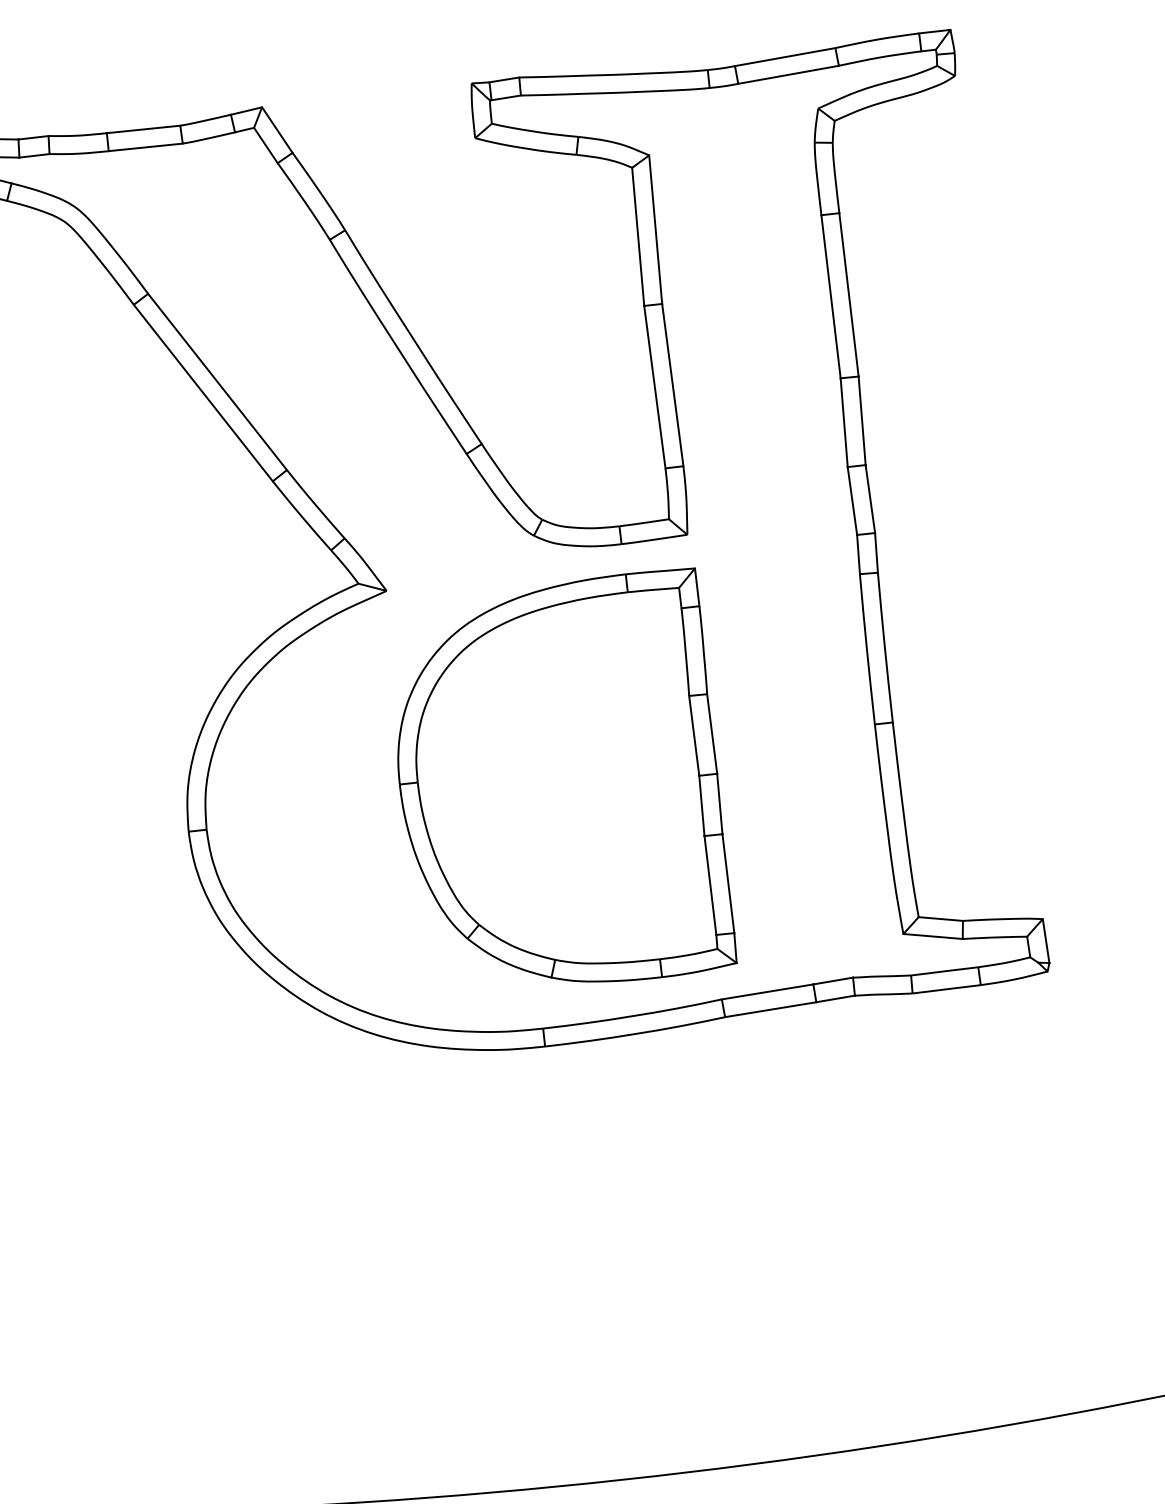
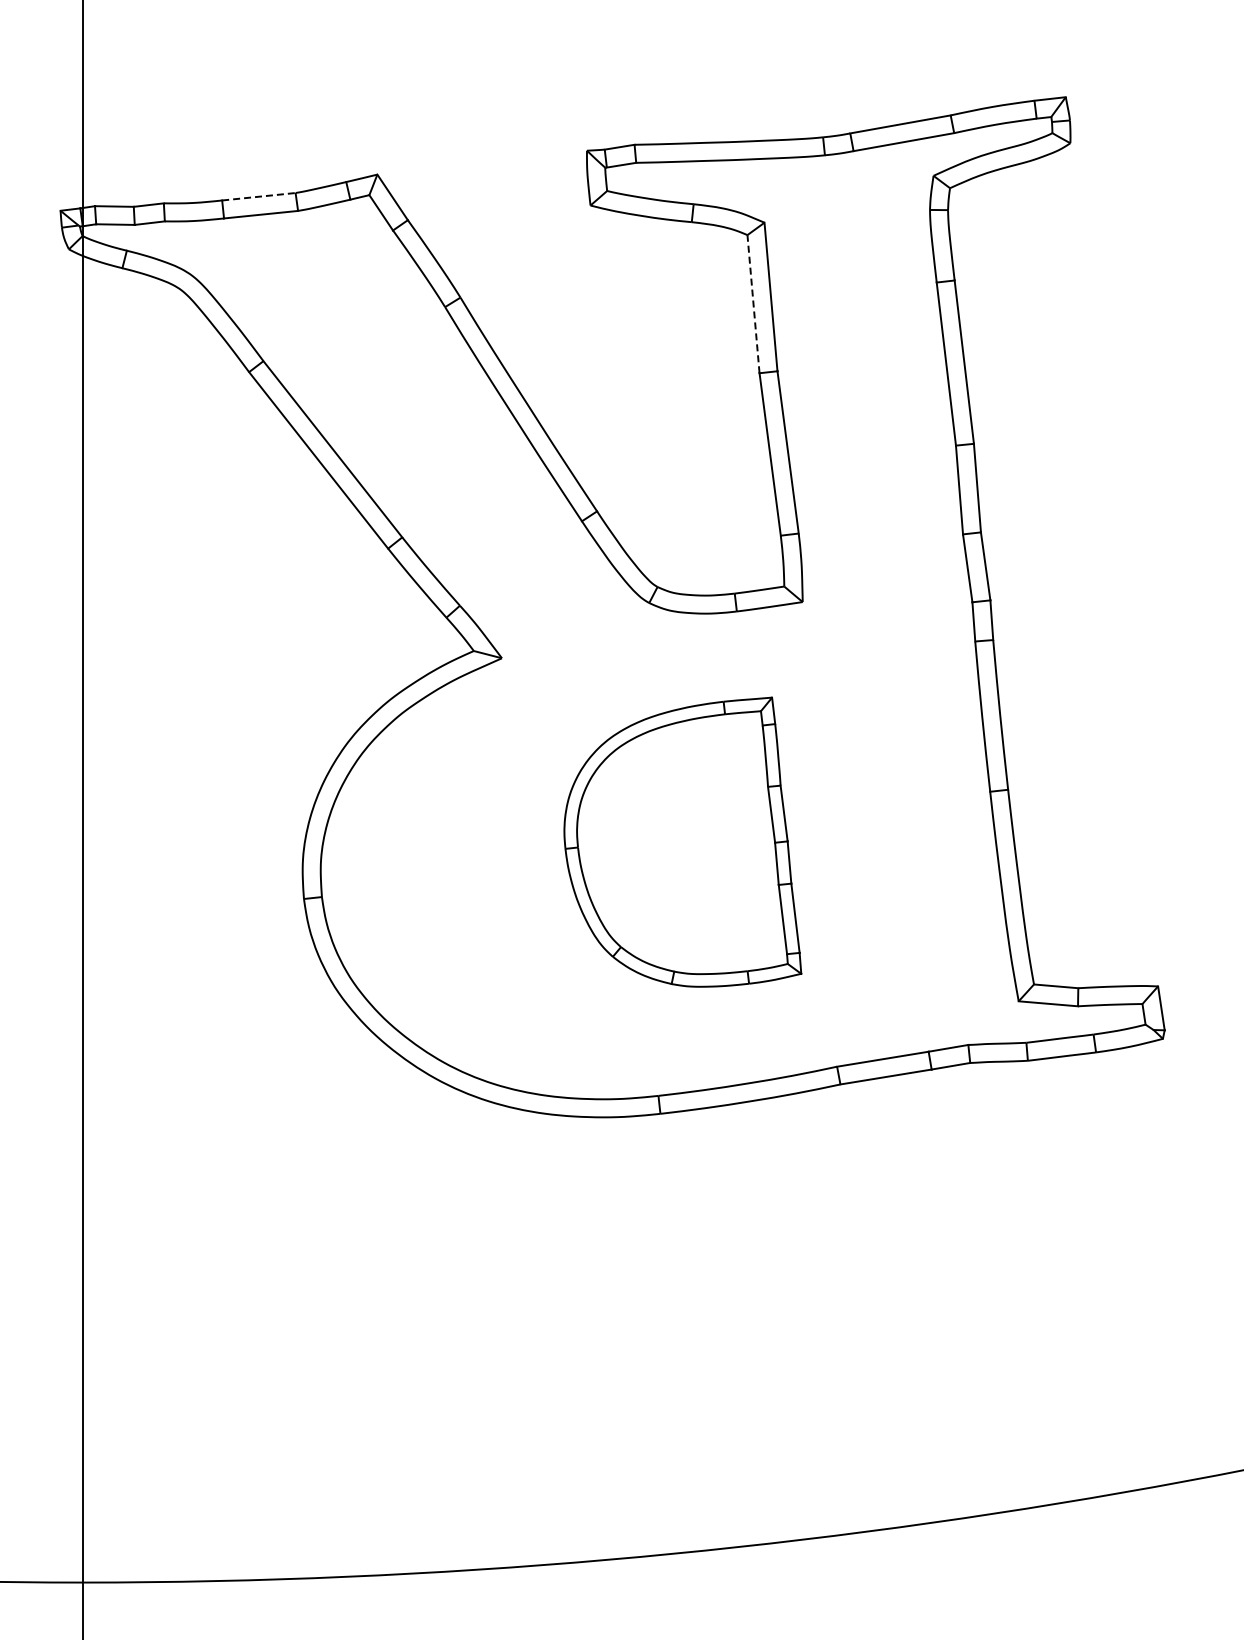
line: (143, 129) -> (258, 196), solid -> dashed
line: (638, 236) -> (753, 303), solid -> dashed
part: (567, 774) -> (682, 841), size x0.7

